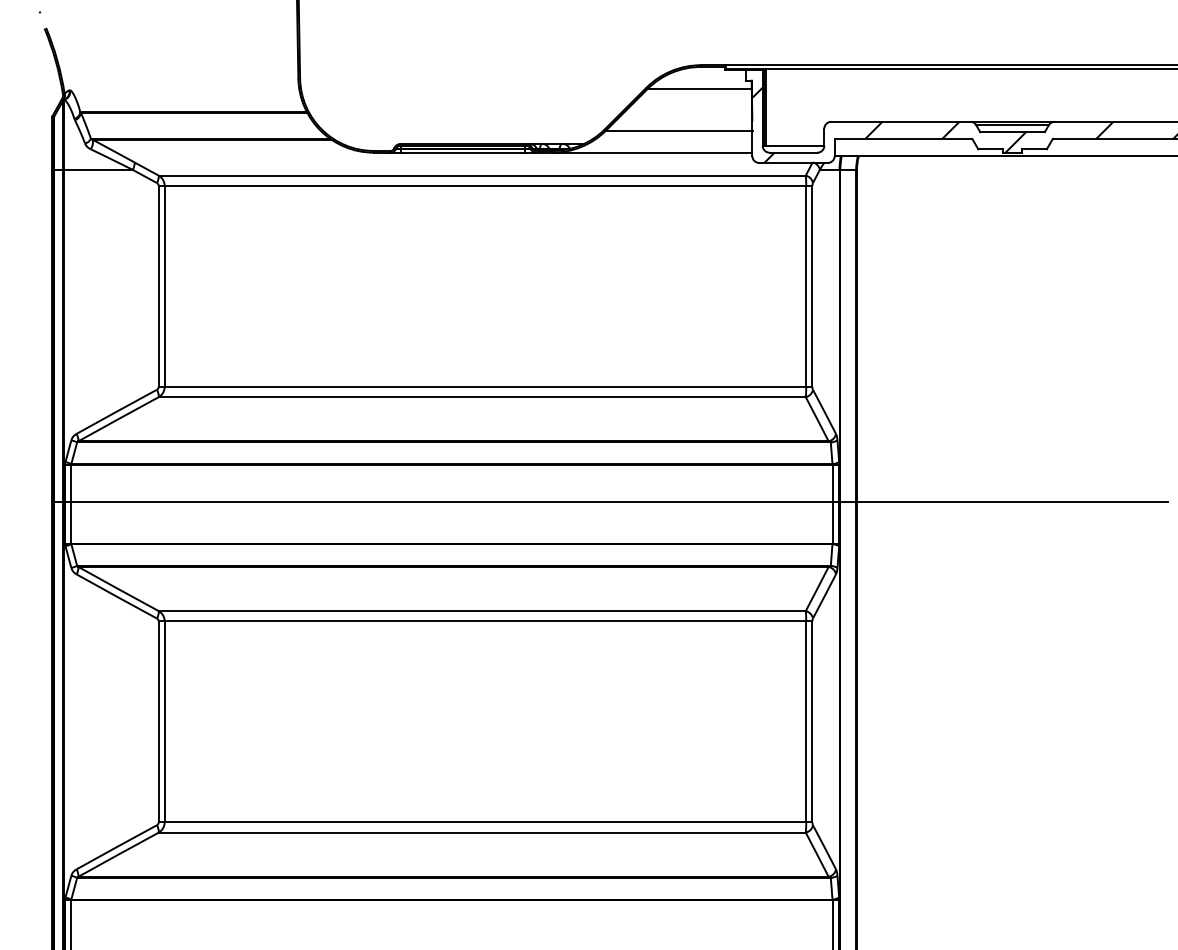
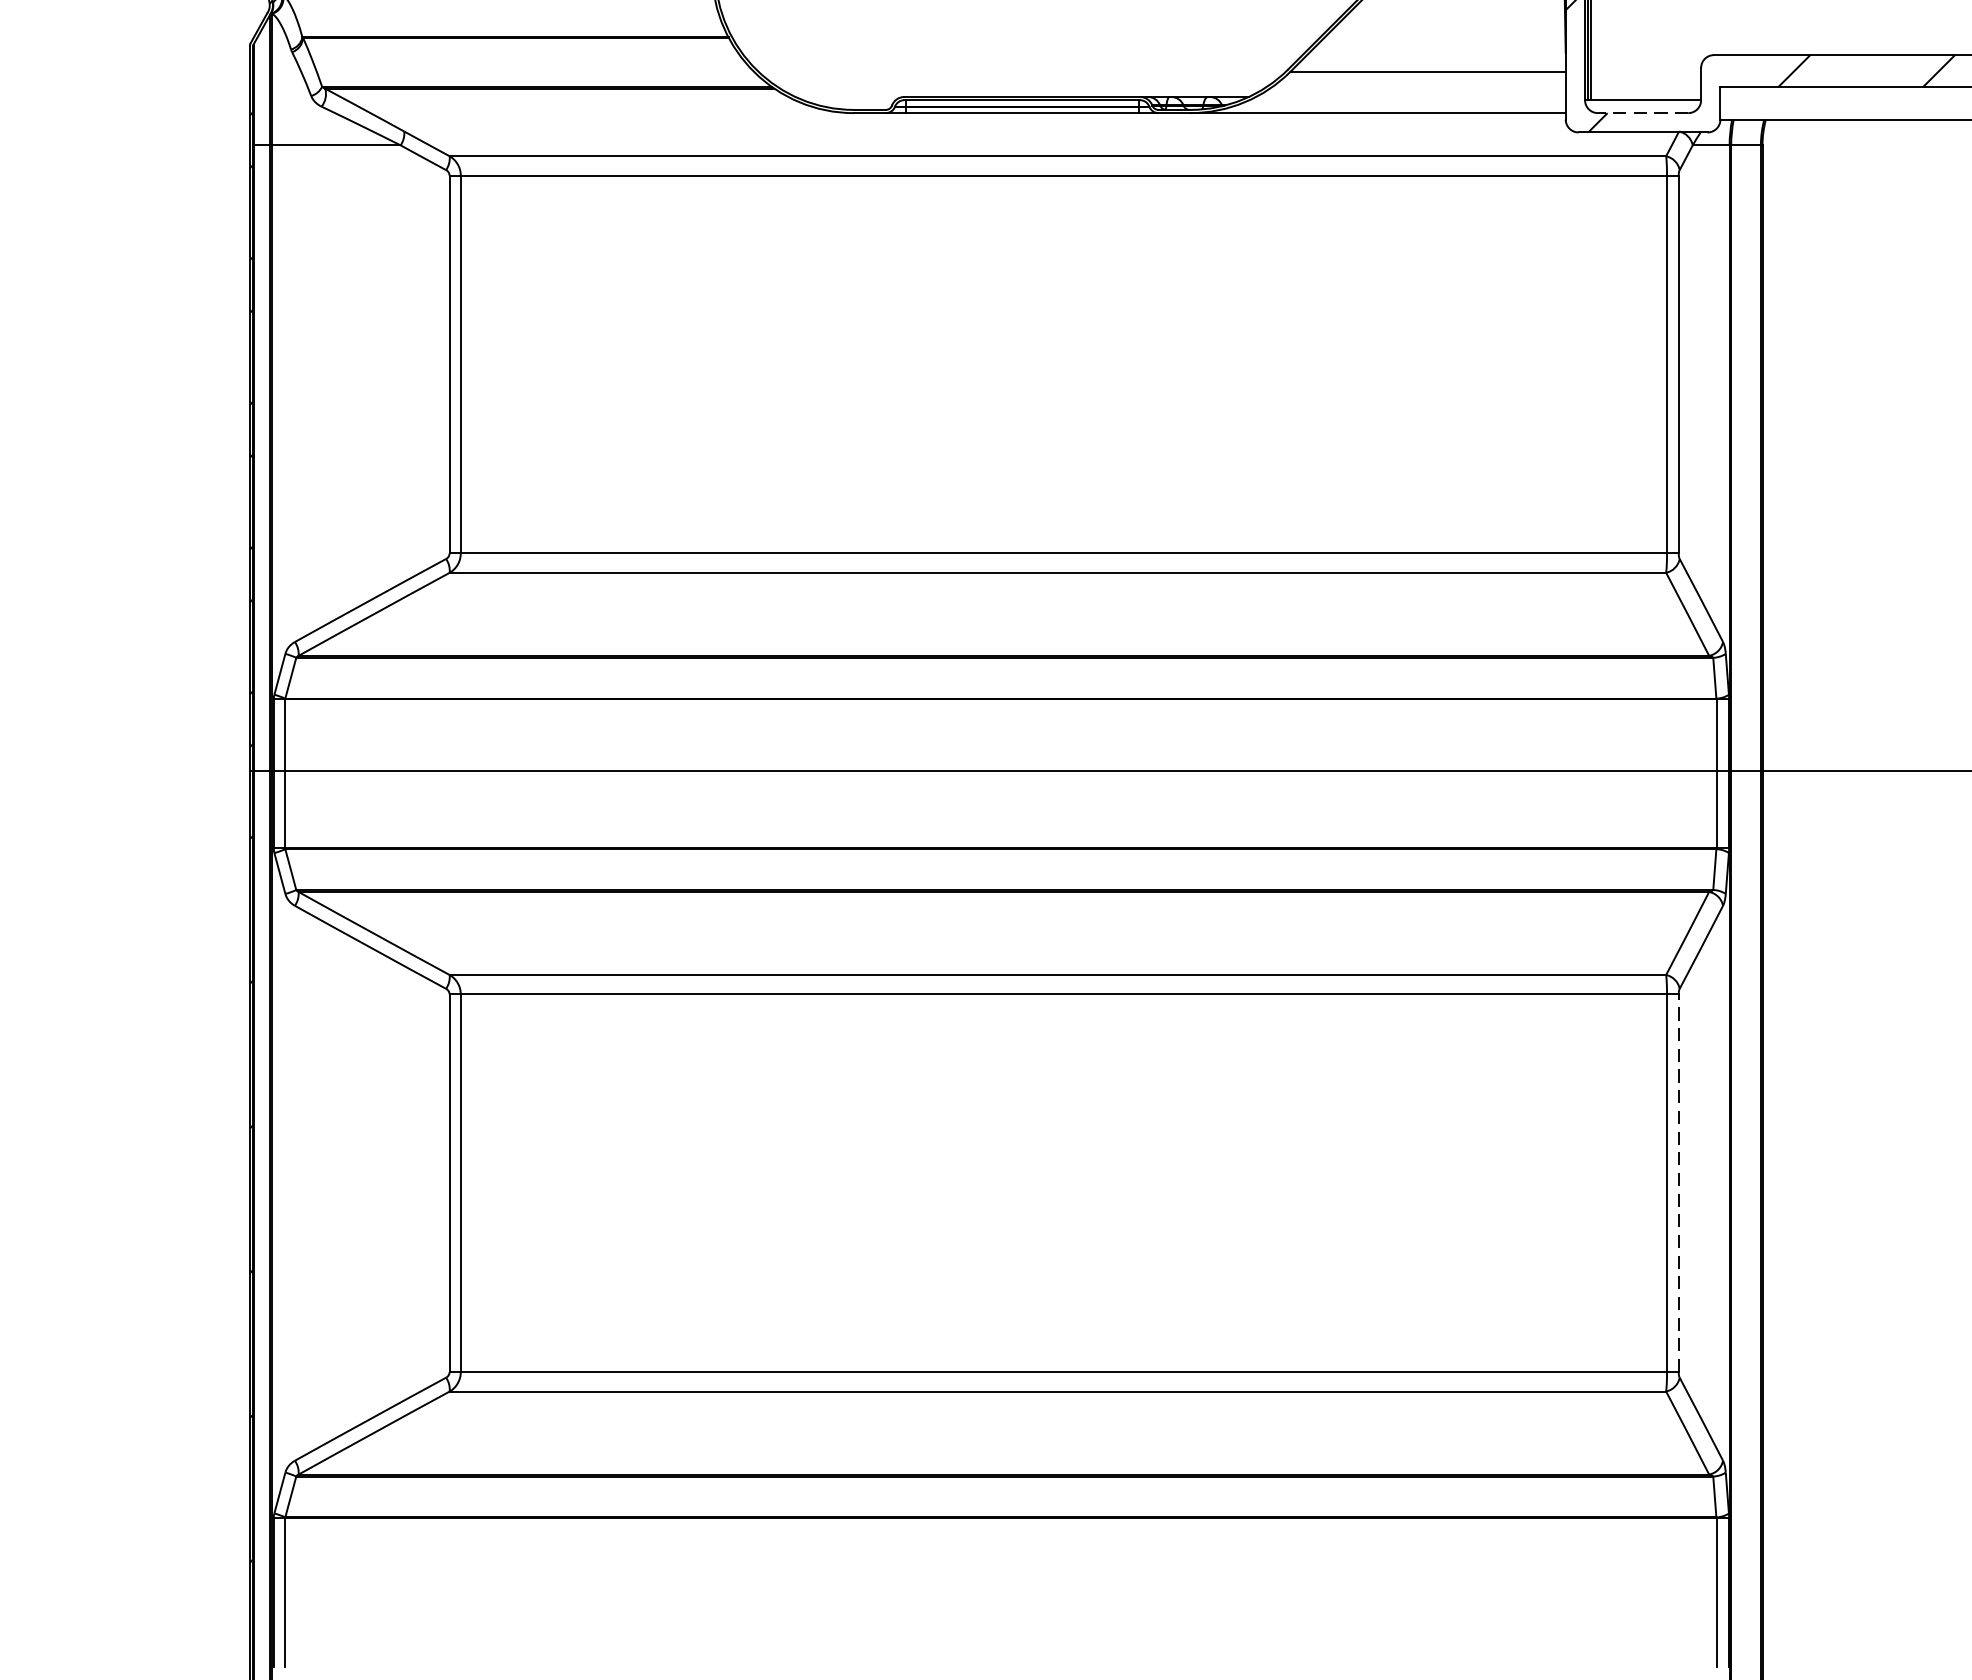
line: (793, 152) -> (1643, 112), solid -> dashed
line: (812, 721) -> (1678, 1182), solid -> dashed

